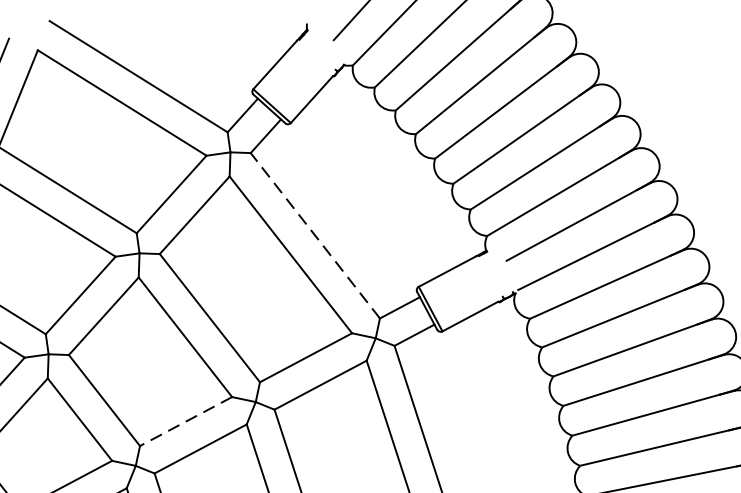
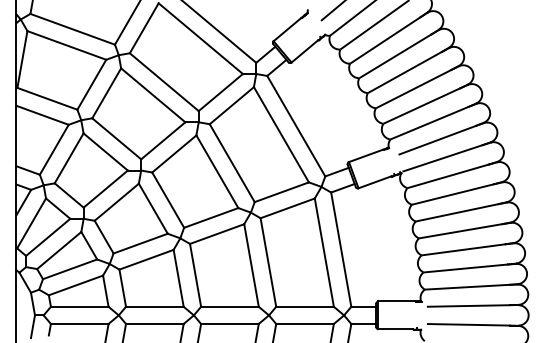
line: (315, 234) -> (296, 125), dashed -> solid
line: (186, 420) -> (211, 217), dashed -> solid

